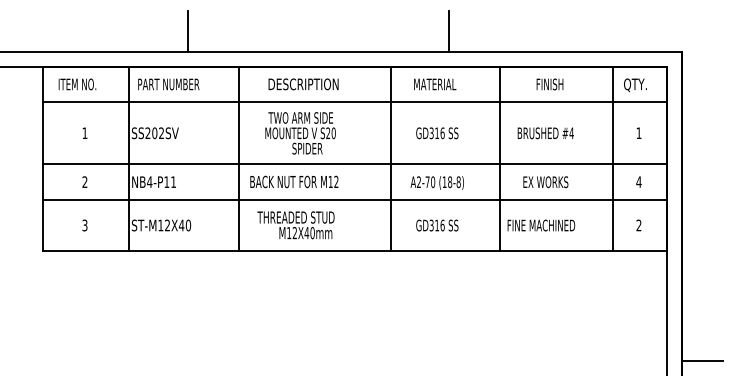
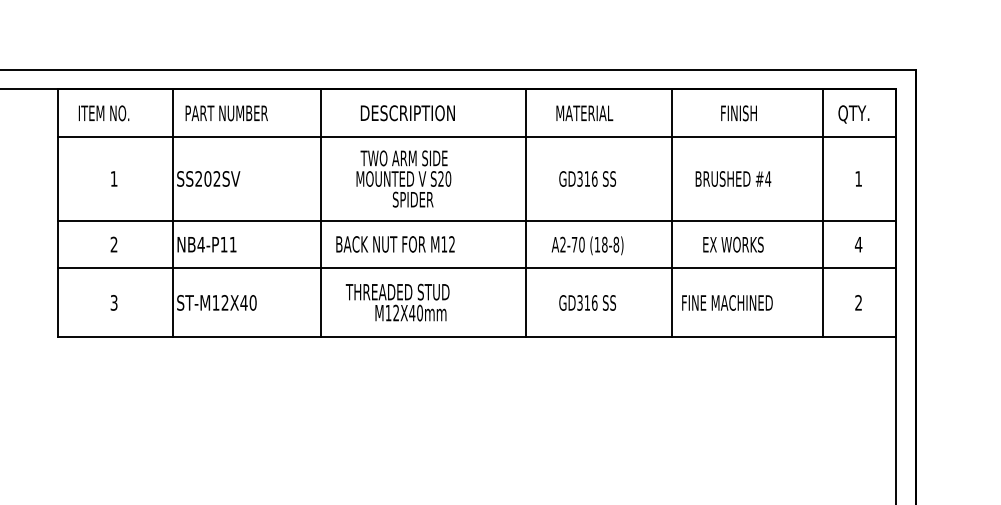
line: (188, 31) -> (253, 42), removed
line: (449, 31) -> (603, 42), removed
line: (701, 360) -> (942, 484), removed

